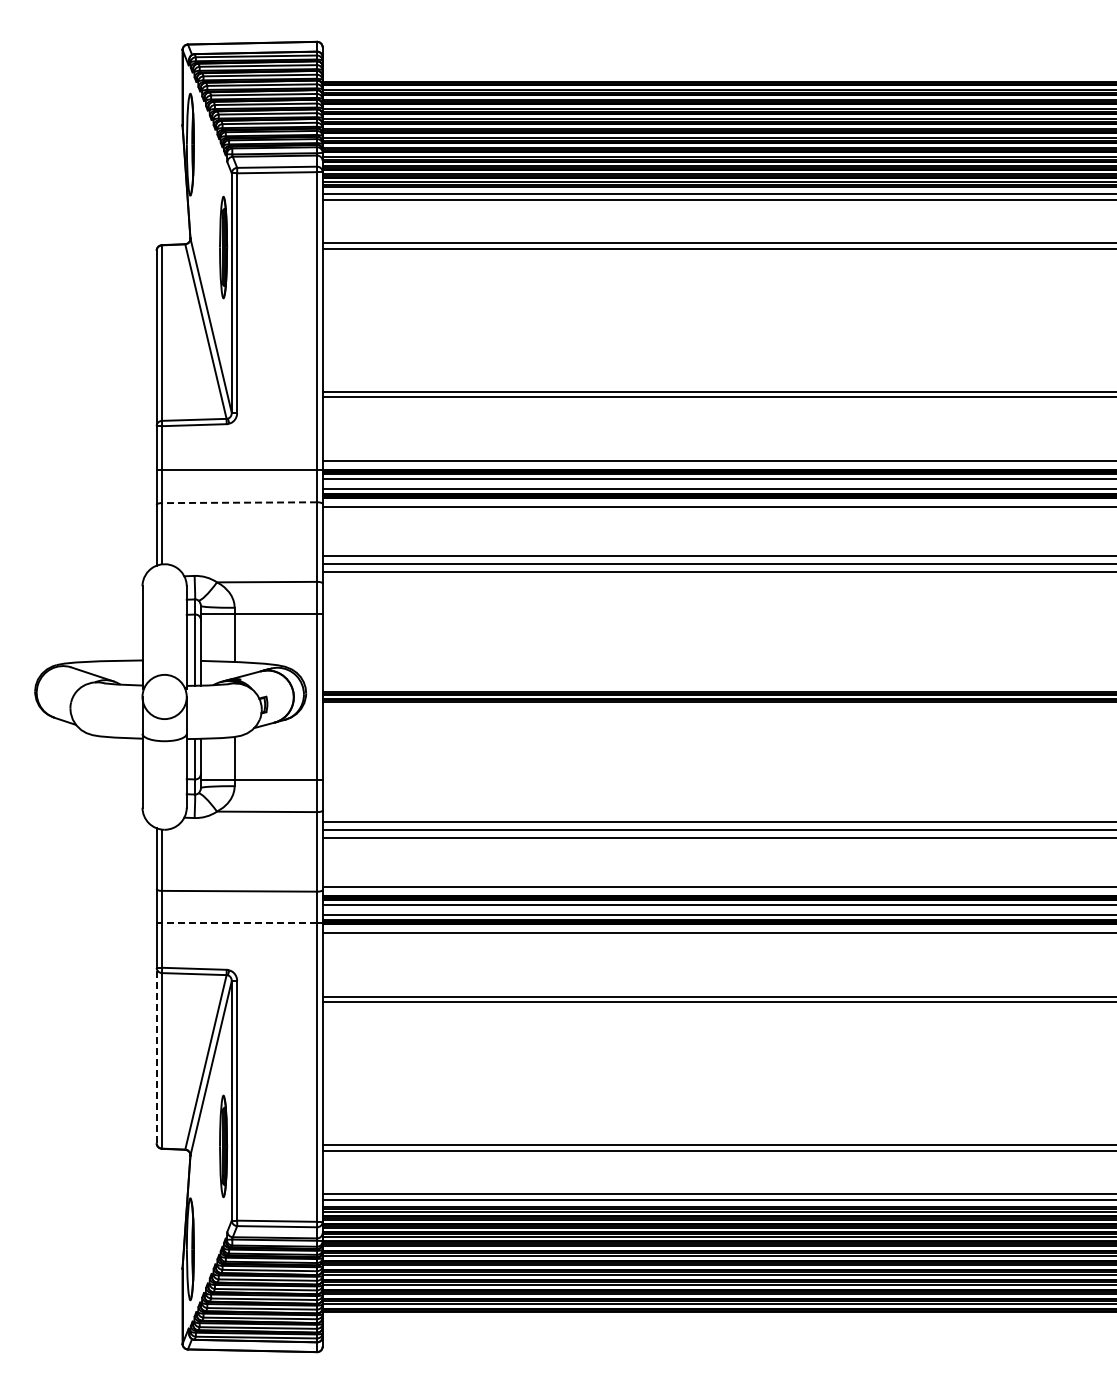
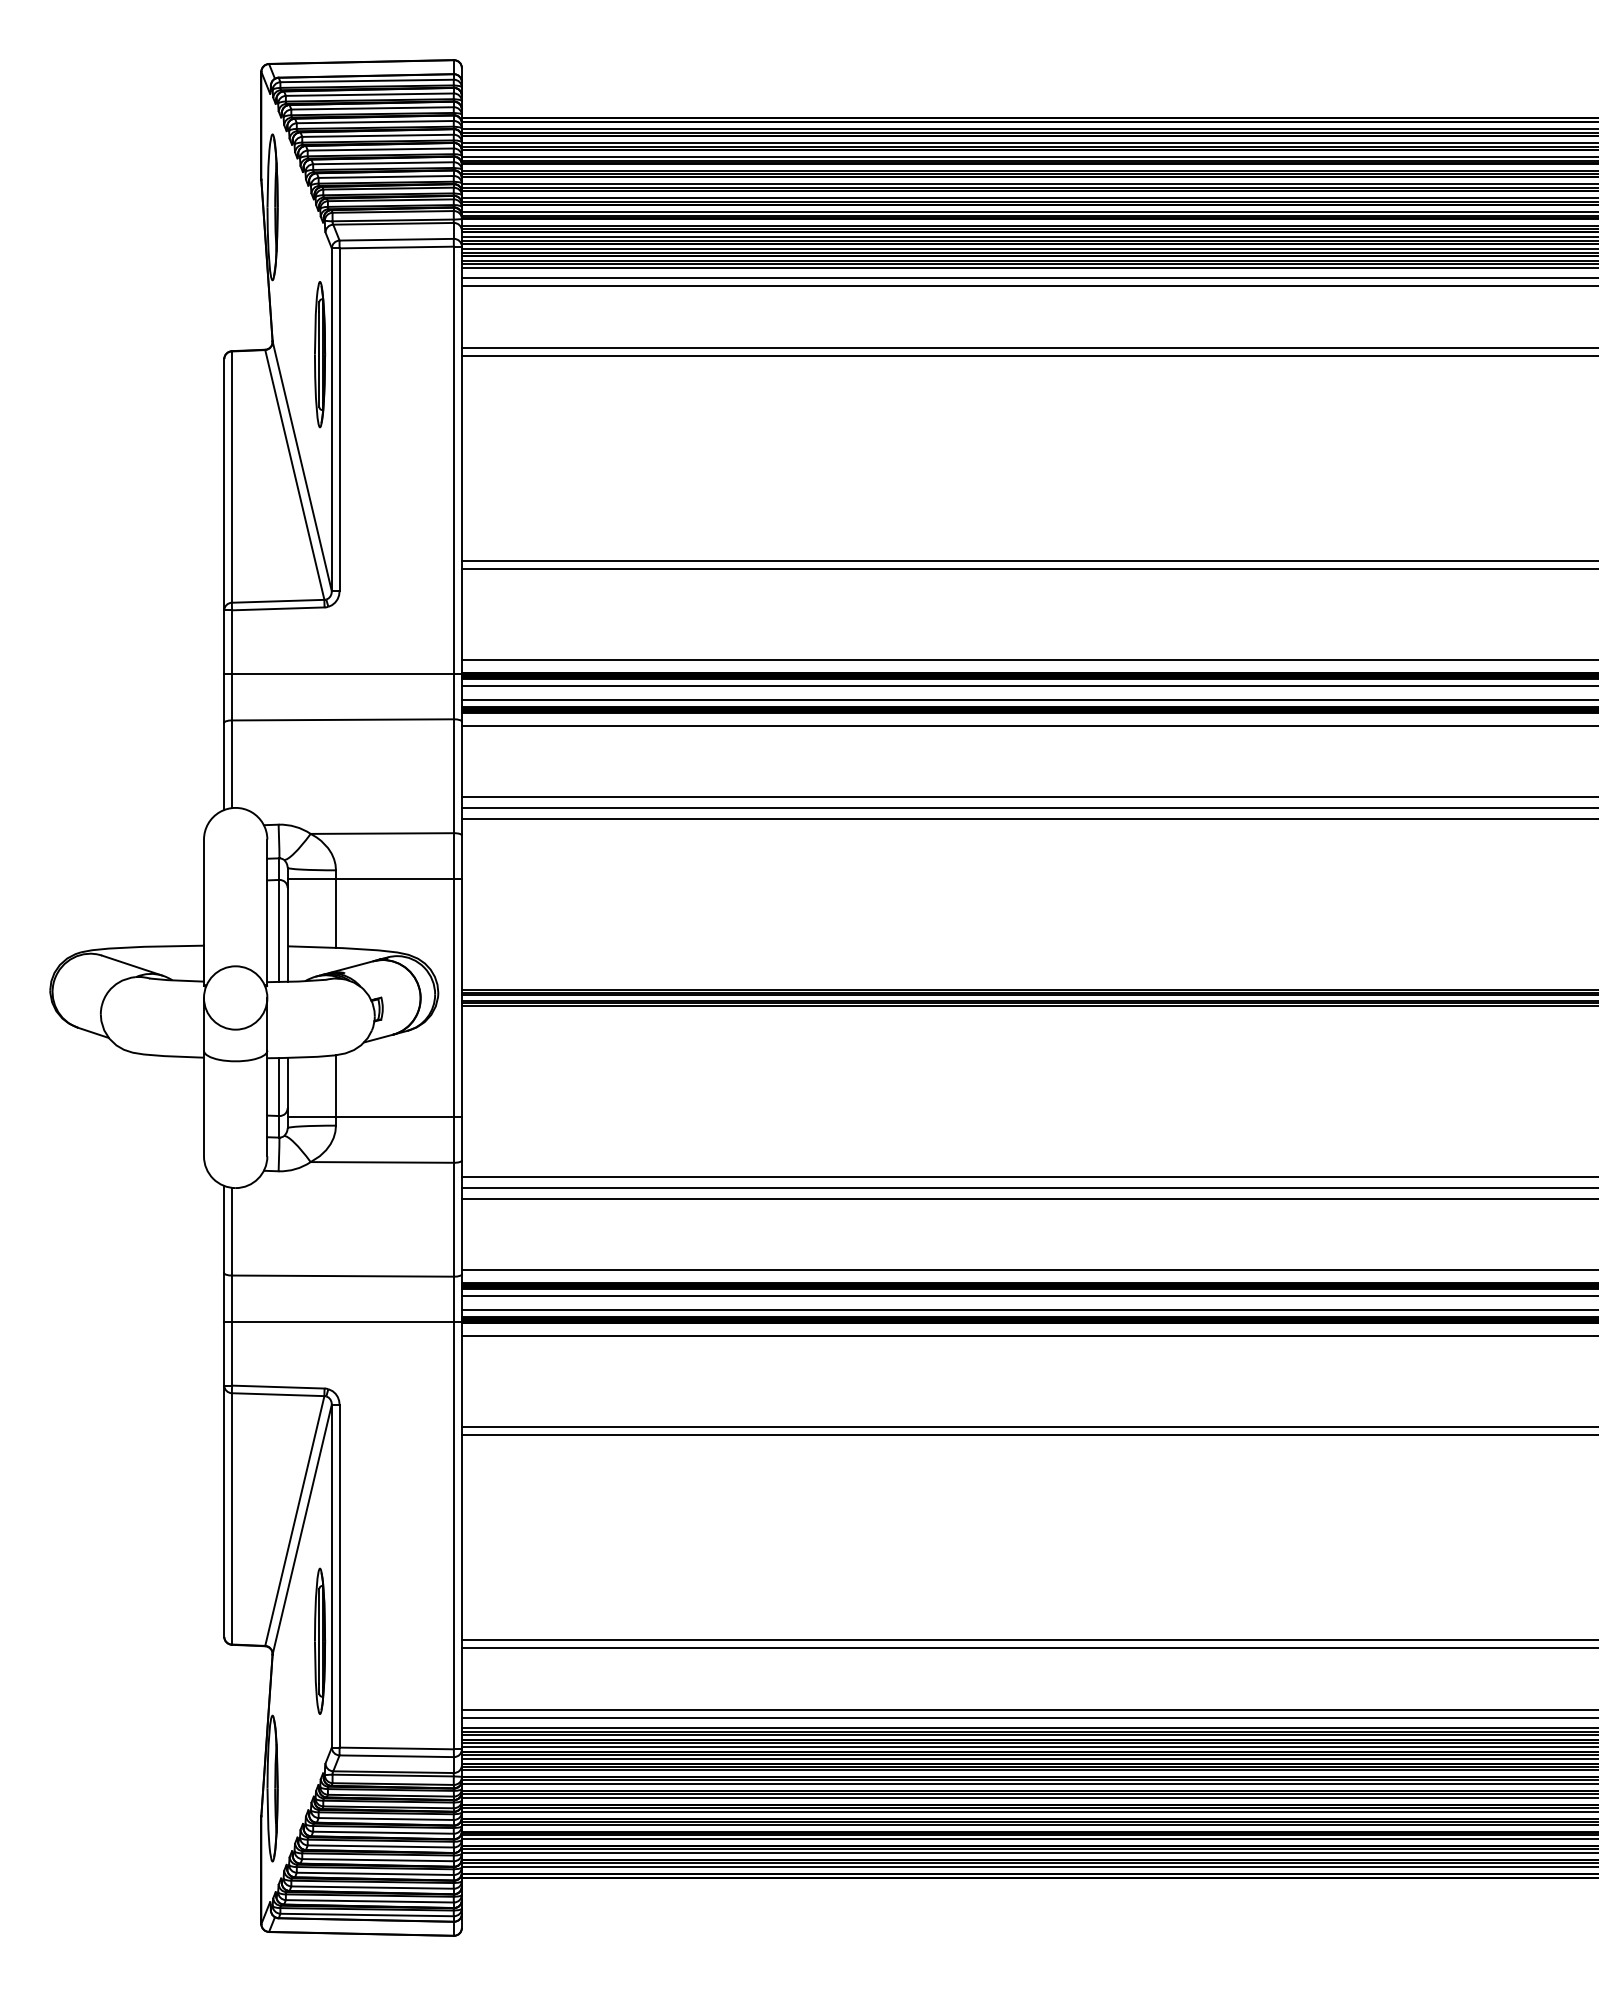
line: (239, 502) -> (342, 719), dashed -> solid
line: (239, 923) -> (342, 1322), dashed -> solid
line: (156, 1055) -> (224, 1511), dashed -> solid

